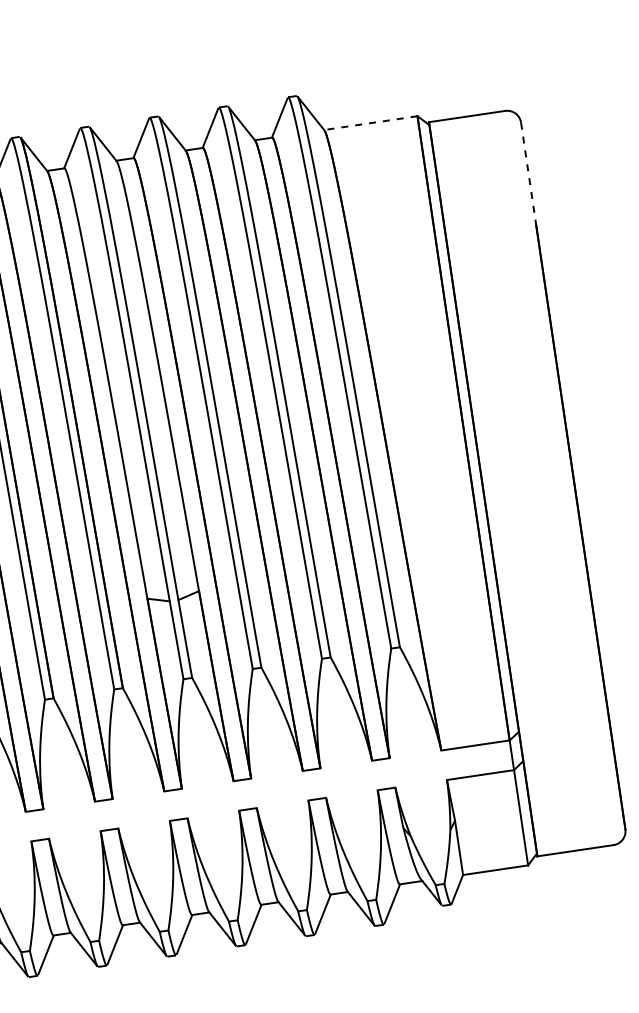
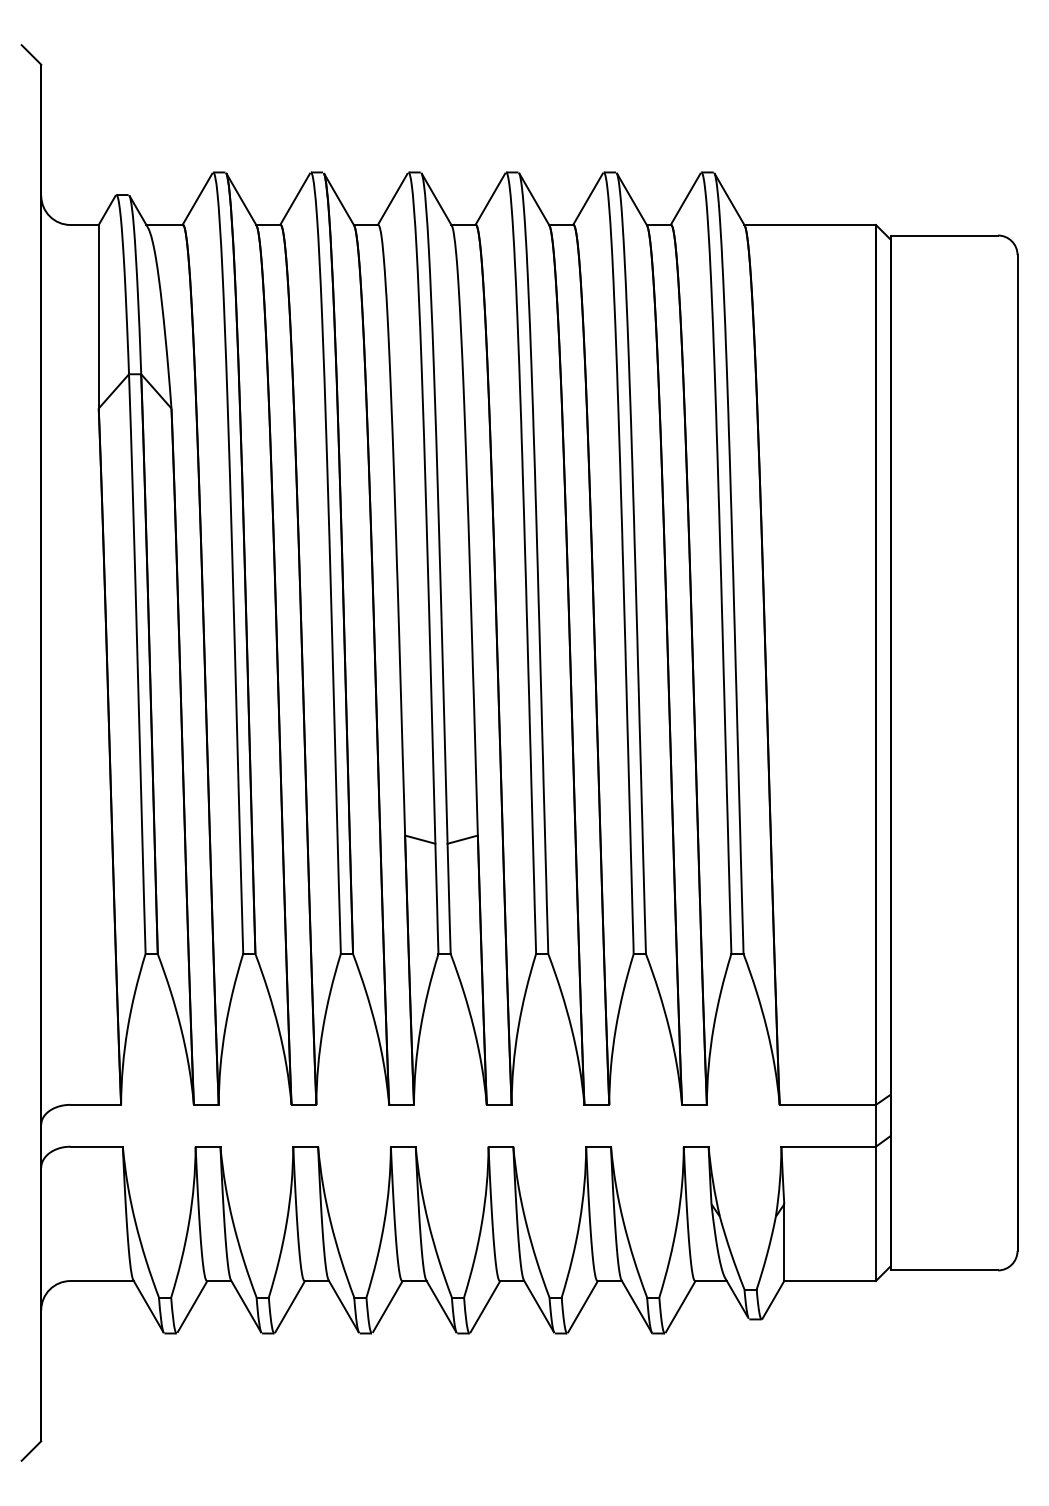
line: (371, 122) -> (810, 224), dashed -> solid
line: (528, 174) -> (1017, 327), dashed -> solid

